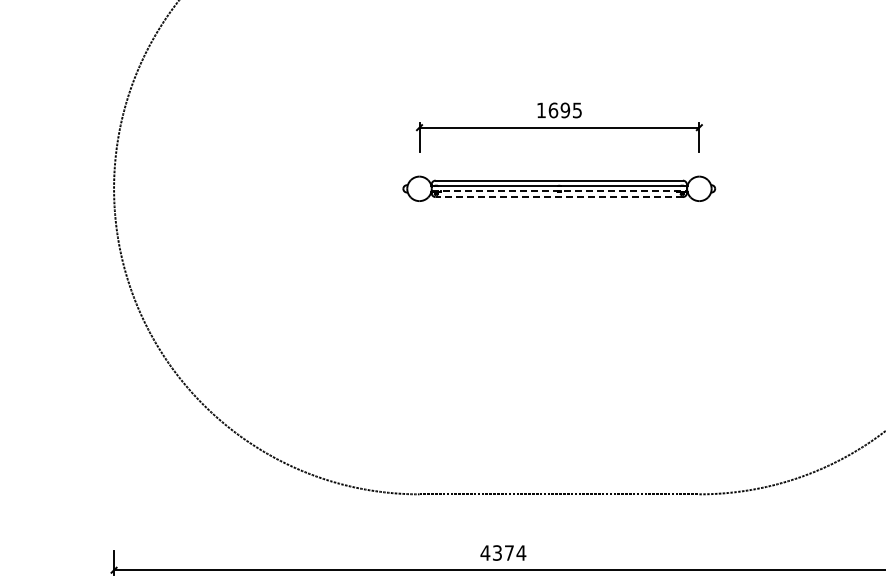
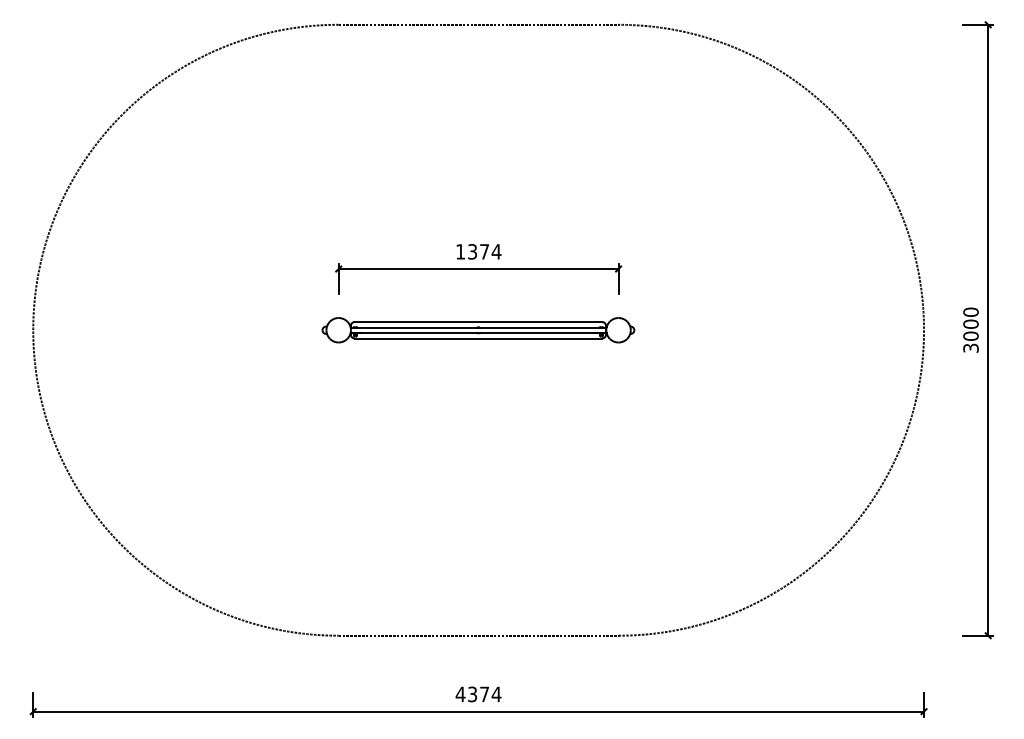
text: (565, 110) -> (484, 251), 1695 -> 1374
line: (559, 191) -> (478, 332), dashed -> solid
line: (559, 197) -> (478, 338), dashed -> solid
text: (503, 553) -> (478, 694), moved

